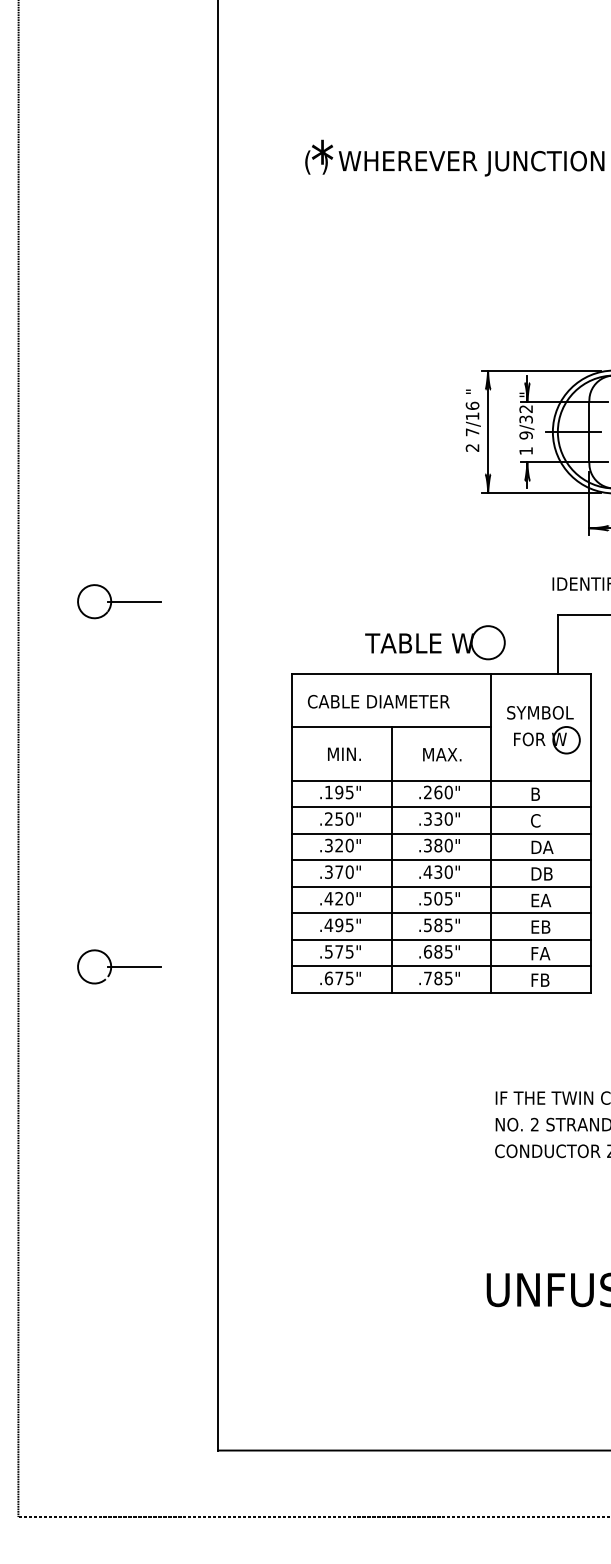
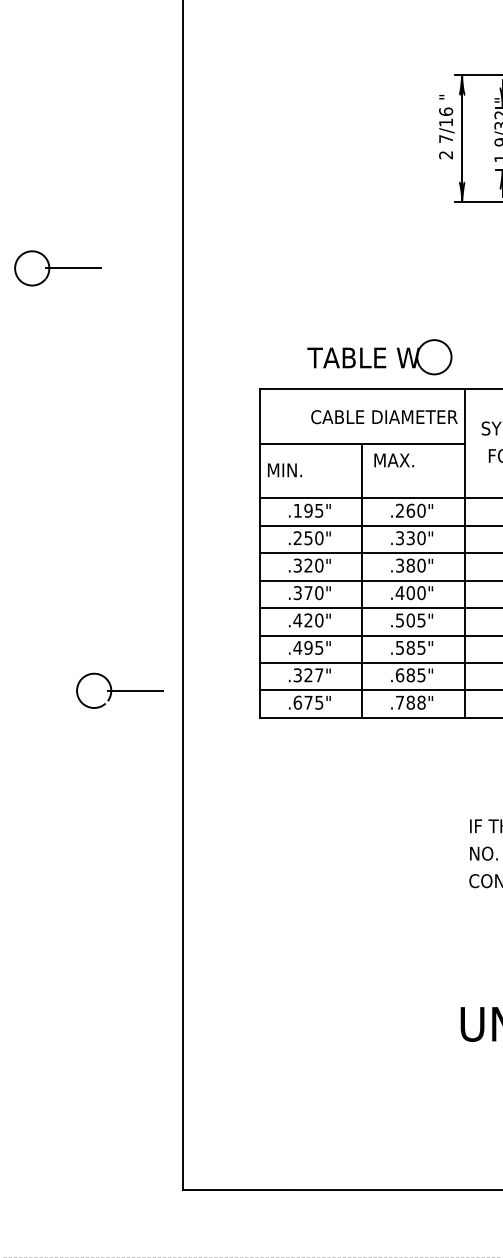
part: (119, 601) -> (57, 268), moved
part: (435, 642) -> (379, 357), moved
text: (378, 701) -> (384, 416), moved
text: (344, 753) -> (285, 469), moved
text: (442, 754) -> (394, 460), moved
text: (438, 871) -> (410, 592), .430" -> .400"
text: (339, 951) -> (308, 674), .575" -> .327"
part: (119, 966) -> (119, 690), moved
text: (448, 978) -> (421, 702), .785" -> .788"

